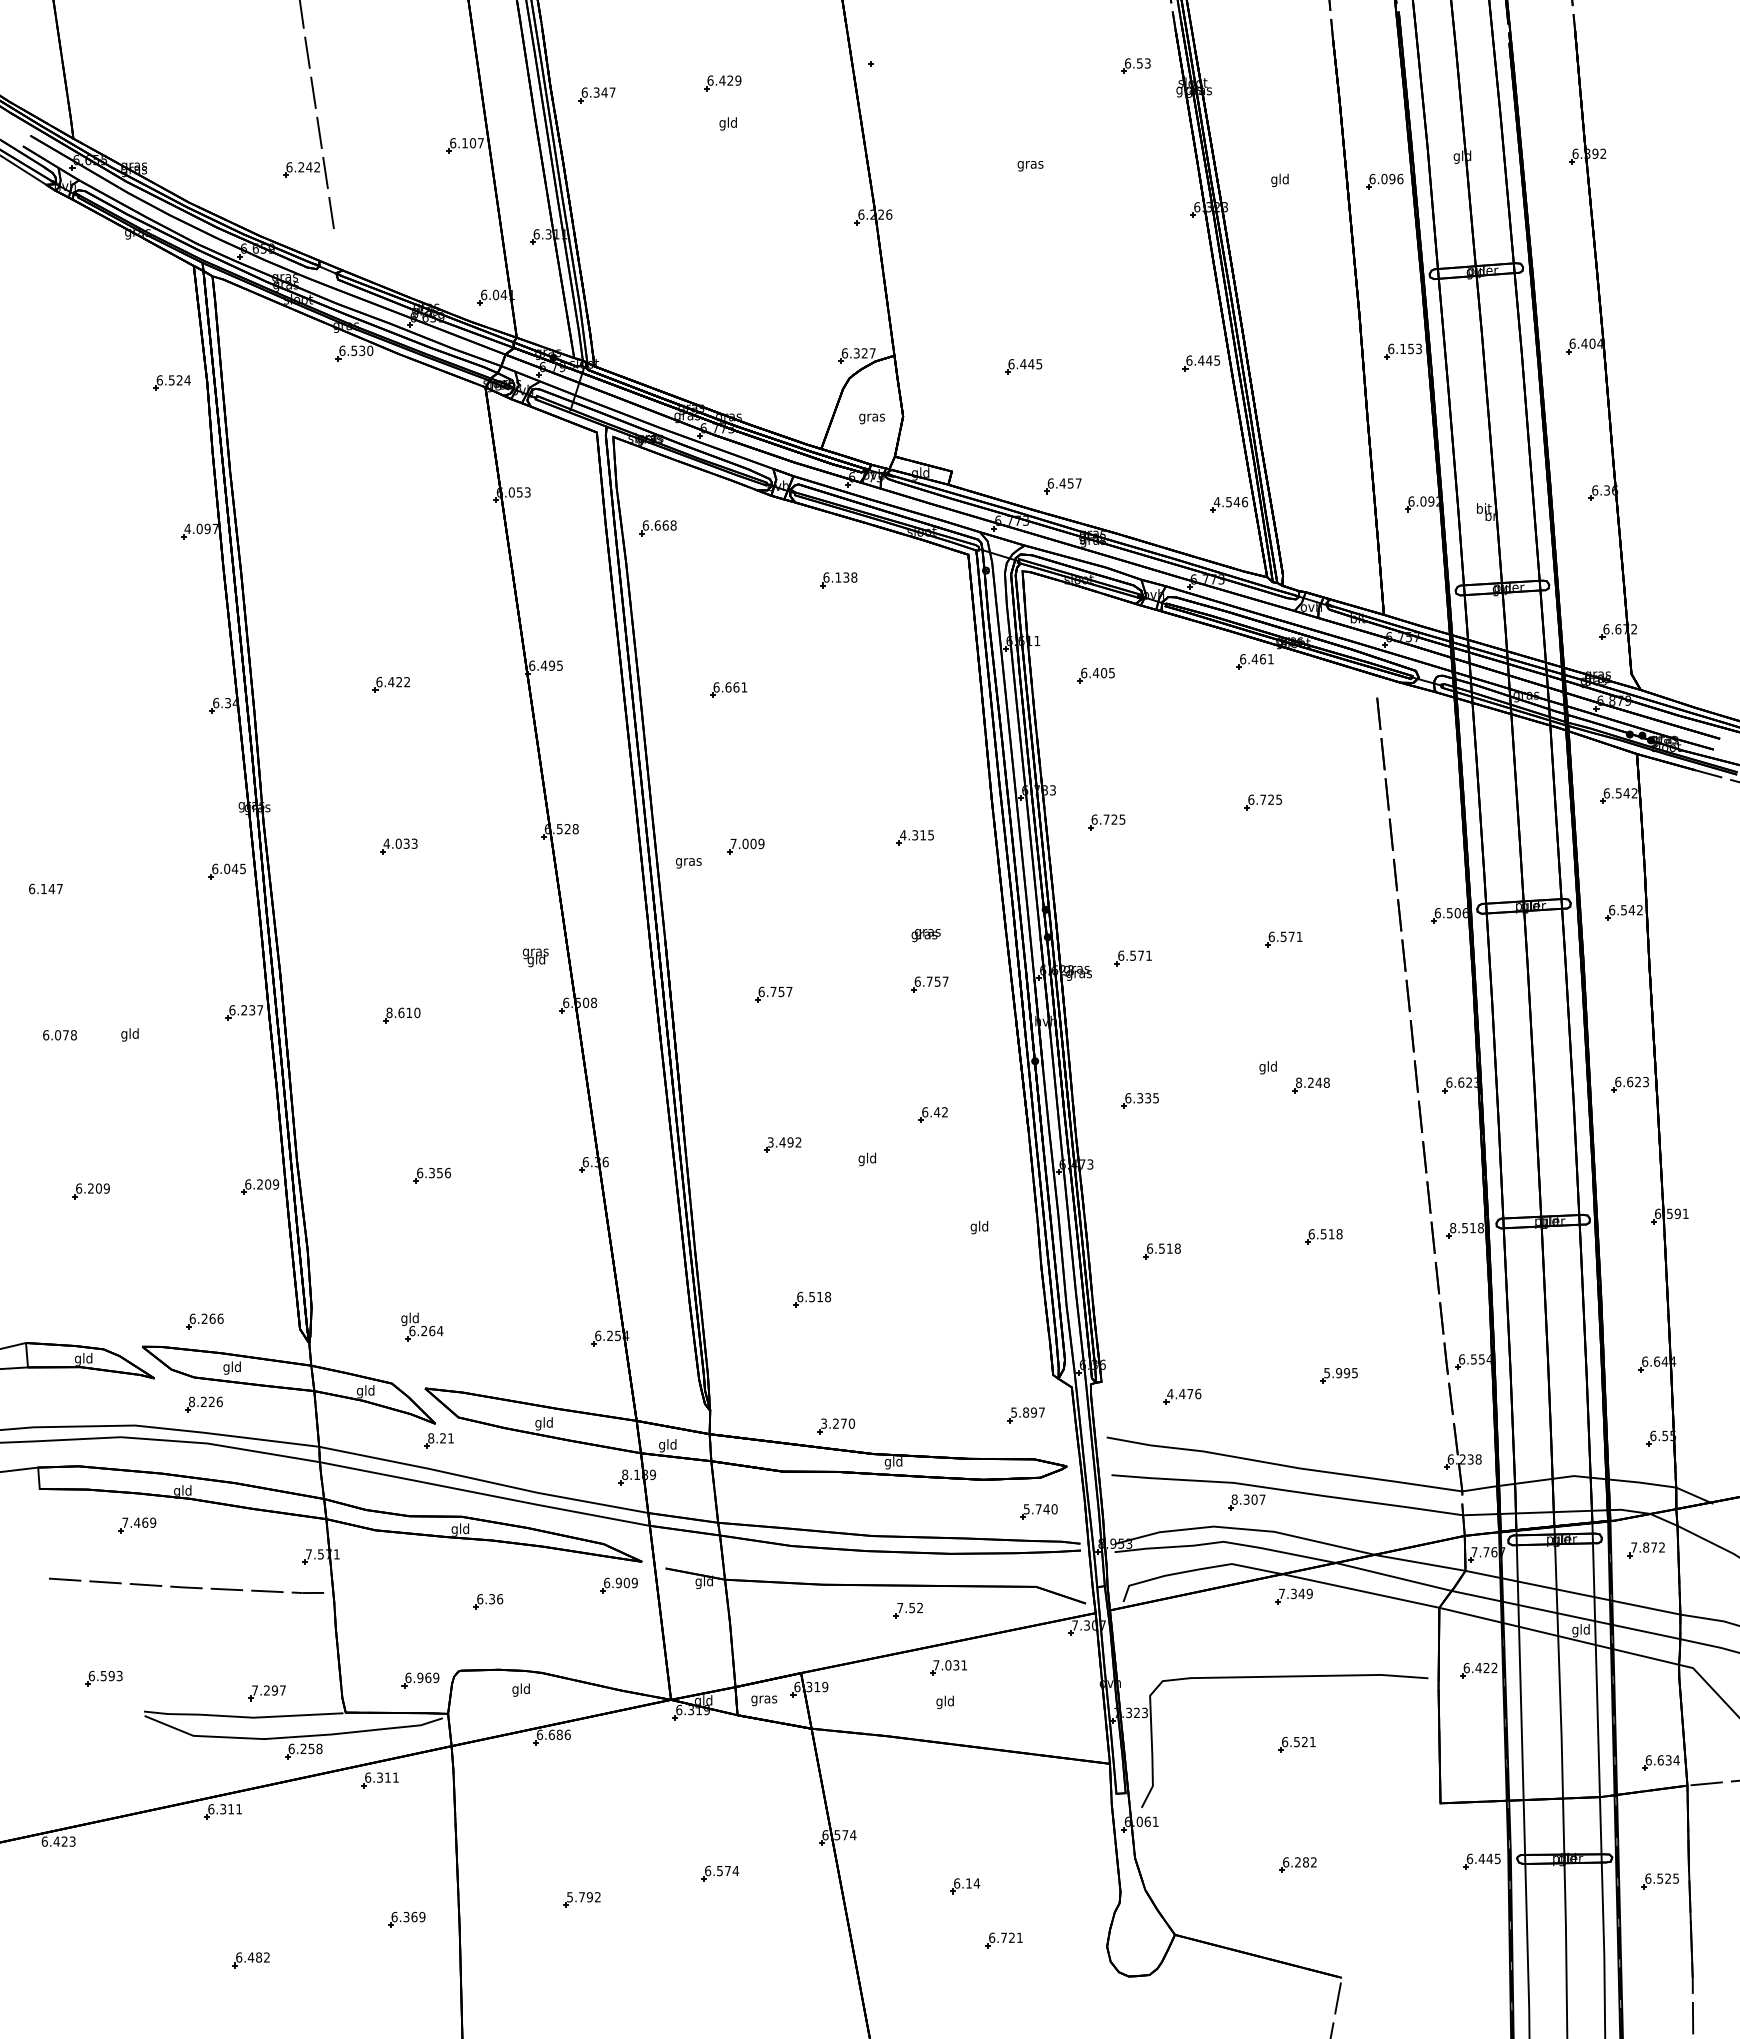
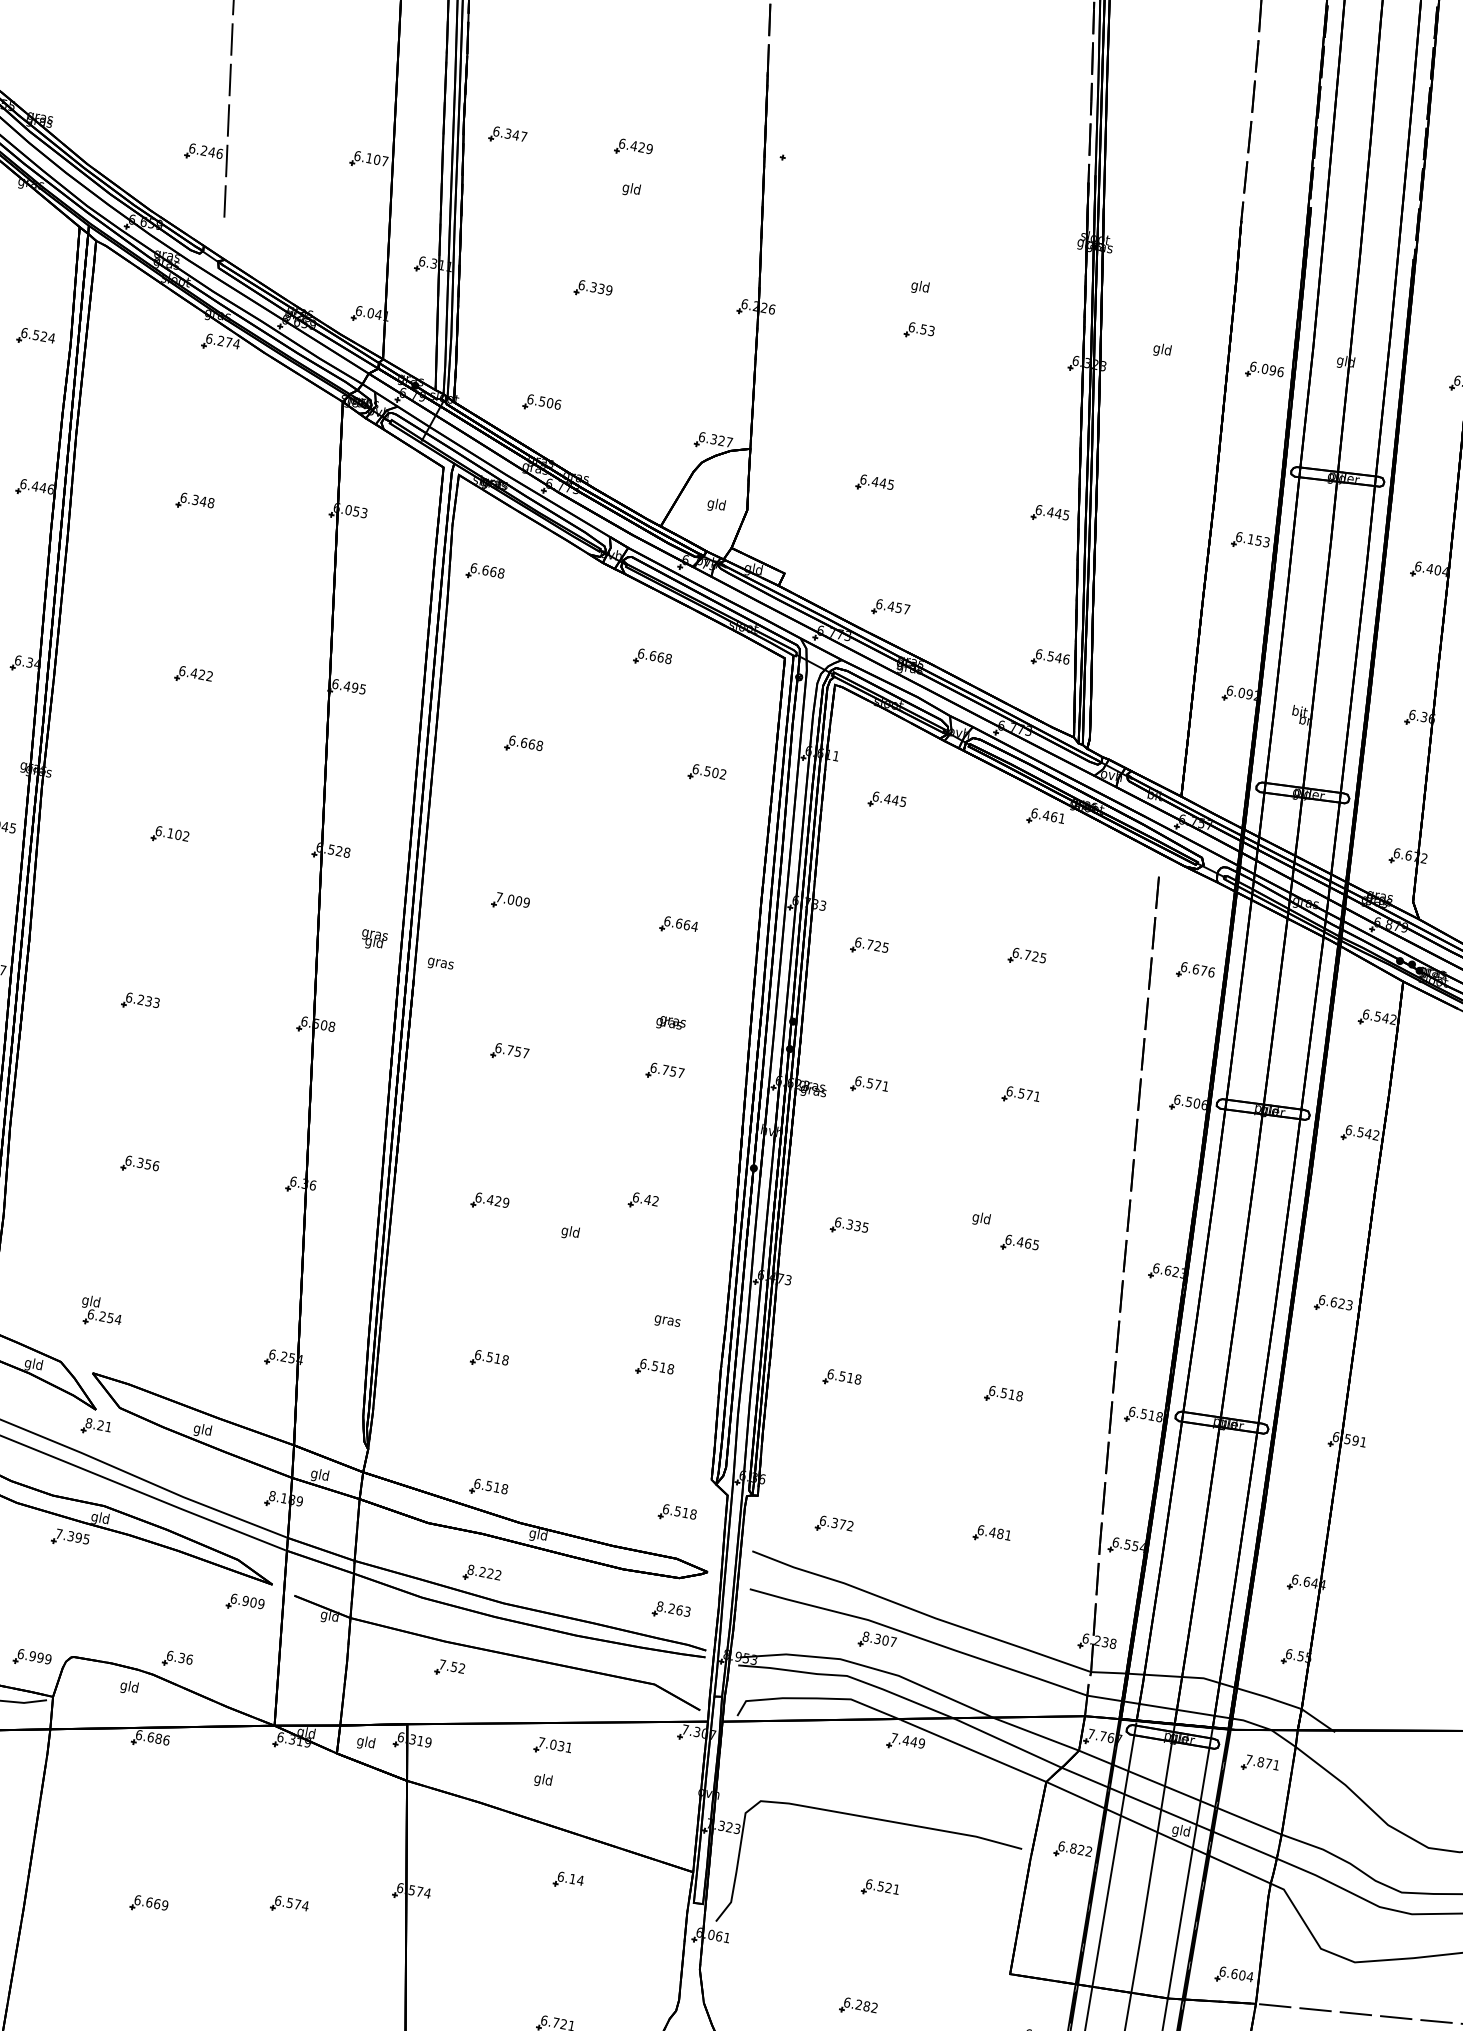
part: (1135, 65) -> (919, 330), moved
text: (1030, 164) -> (920, 287), gras -> gld
text: (317, 167) -> (219, 154), 6.242 -> 6.246
part: (709, 229) -> (592, 289), added
text: (362, 350) -> (229, 342), 6.530 -> 6.274
part: (681, 351) -> (542, 404), added
text: (871, 417) -> (716, 505), gras -> gld
text: (1216, 502) -> (1038, 654), 4.546 -> 6.546
part: (359, 514) -> (194, 502), added
text: (201, 528) -> (37, 486), 4.097 -> 6.446
text: (842, 577) -> (657, 656), 6.138 -> 6.668
text: (1103, 673) -> (894, 800), 6.405 -> 6.445
part: (913, 682) -> (706, 773), added
text: (744, 687) -> (539, 745), 6.661 -> 6.668
part: (1431, 784) -> (1195, 972), added
text: (917, 835) -> (681, 924), 4.315 -> 6.664
text: (400, 843) -> (172, 833), 4.033 -> 6.102
text: (688, 863) -> (440, 964), moved
text: (535, 957) -> (373, 939), moved
text: (403, 1012) -> (143, 999), 8.610 -> 6.233
text: (1312, 1082) -> (1022, 1242), 8.248 -> 6.465
text: (784, 1142) -> (492, 1200), 3.492 -> 6.429
text: (979, 1227) -> (667, 1320), gld -> gras
text: (1453, 1227) -> (1132, 1411), 8.518 -> 6.518
part: (975, 1276) -> (654, 1368), added
text: (432, 1330) -> (110, 1317), 6.264 -> 6.254
text: (1340, 1373) -> (994, 1533), 5.995 -> 6.481
text: (1184, 1393) -> (837, 1522), 4.476 -> 6.372
text: (1027, 1412) -> (679, 1511), 5.897 -> 6.518
text: (837, 1423) -> (490, 1486), 3.270 -> 6.518
text: (1040, 1509) -> (673, 1609), 5.740 -> 8.263
part: (845, 1511) -> (481, 1574), added
text: (1661, 1547) -> (1275, 1765), 7.872 -> 7.871
part: (434, 1555) -> (69, 1538), added
text: (1293, 1593) -> (905, 1740), 7.349 -> 7.449
part: (488, 1601) -> (177, 1659), moved
part: (907, 1610) -> (449, 1668), moved
text: (1478, 1667) -> (1073, 1848), 6.422 -> 6.822
text: (428, 1677) -> (40, 1657), 6.969 -> 6.999
text: (764, 1699) -> (366, 1743), gras -> gld
text: (1668, 1760) -> (1242, 1975), 6.634 -> 6.604
part: (965, 1886) -> (568, 1881), moved
text: (583, 1897) -> (150, 1903), 5.792 -> 6.669

